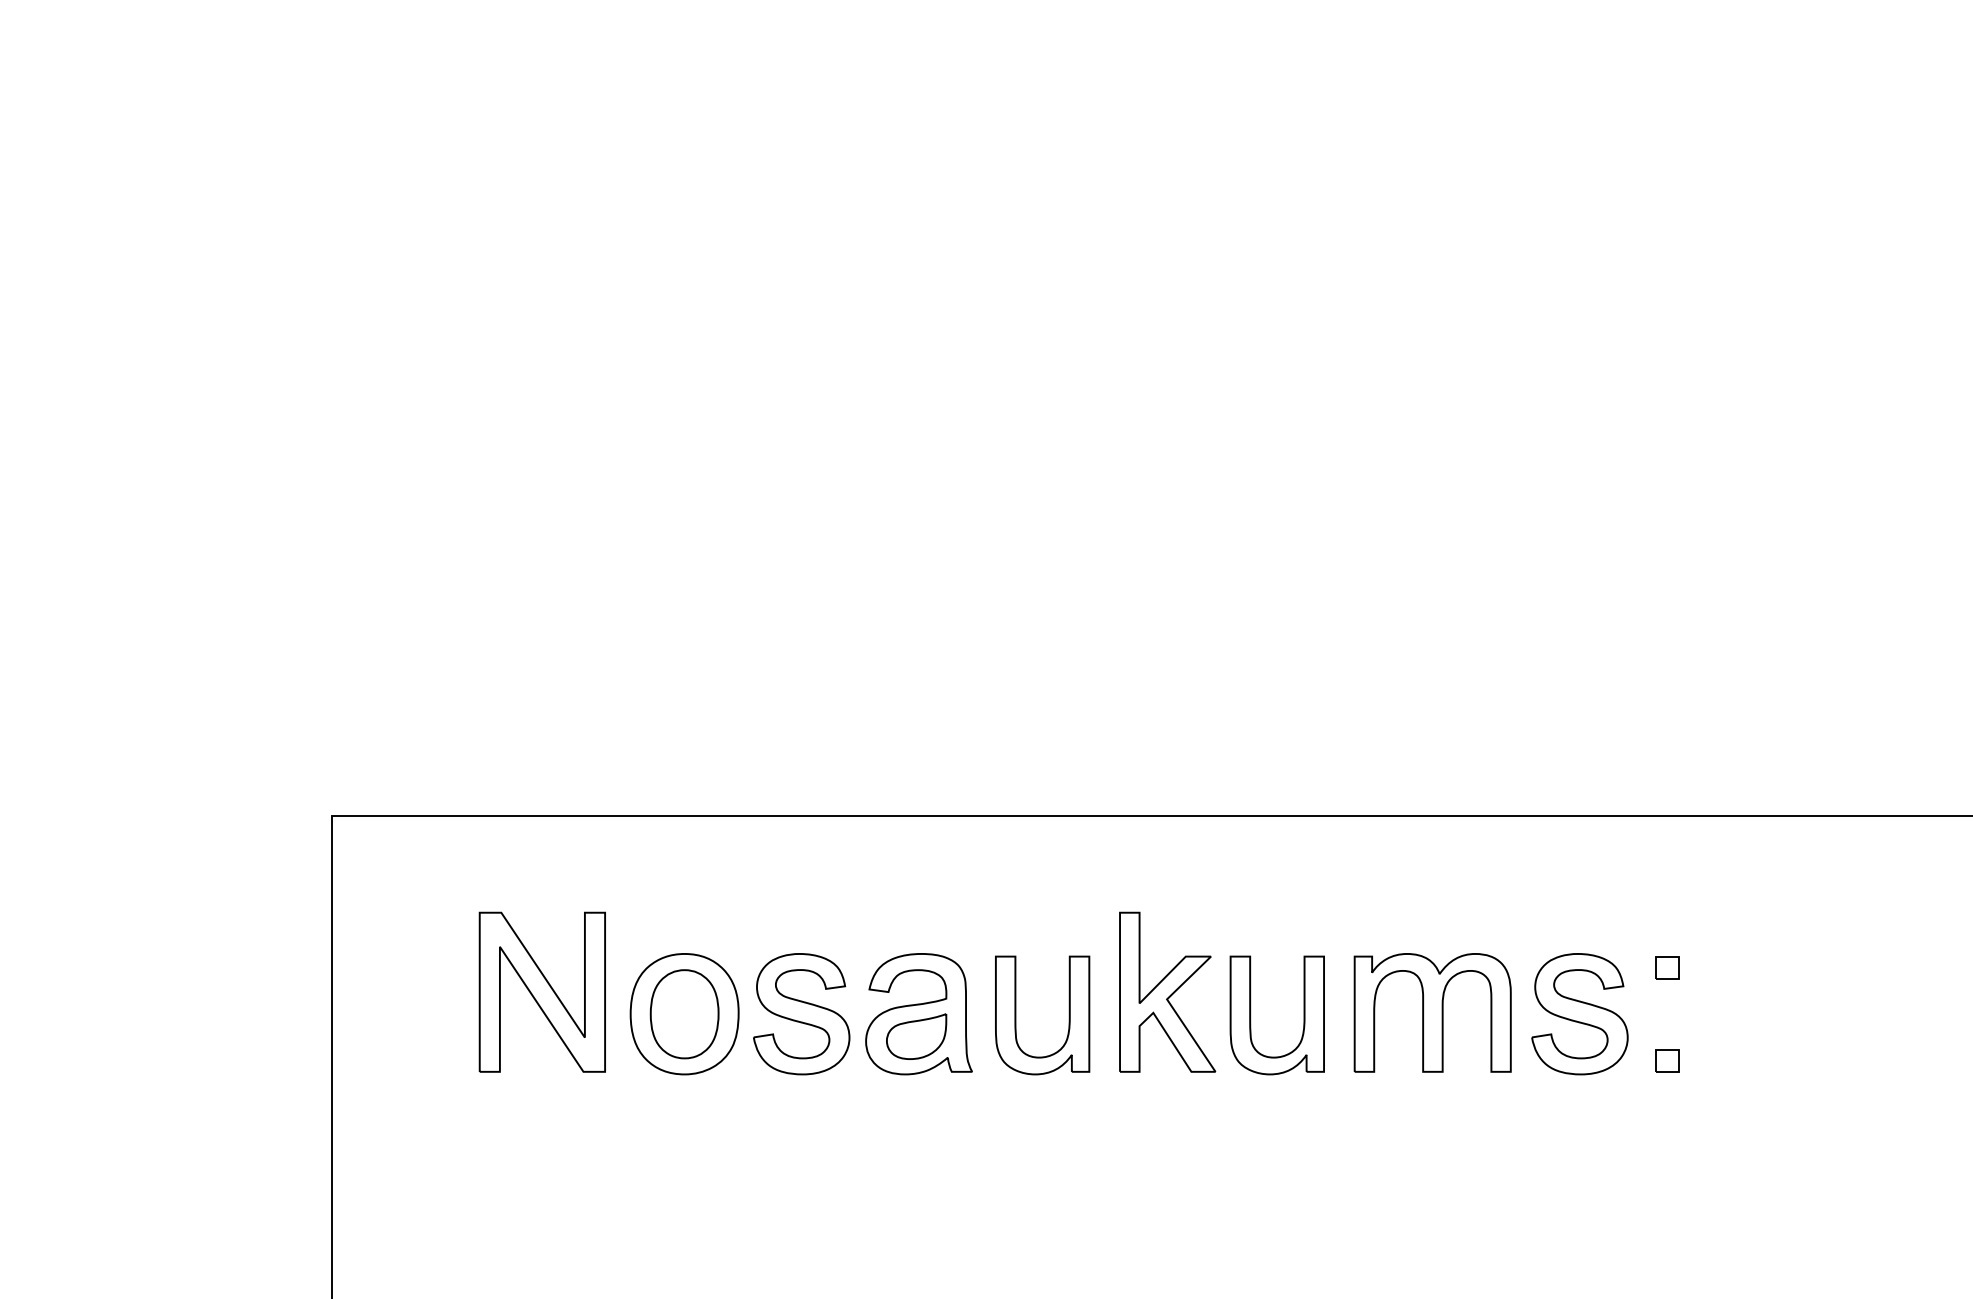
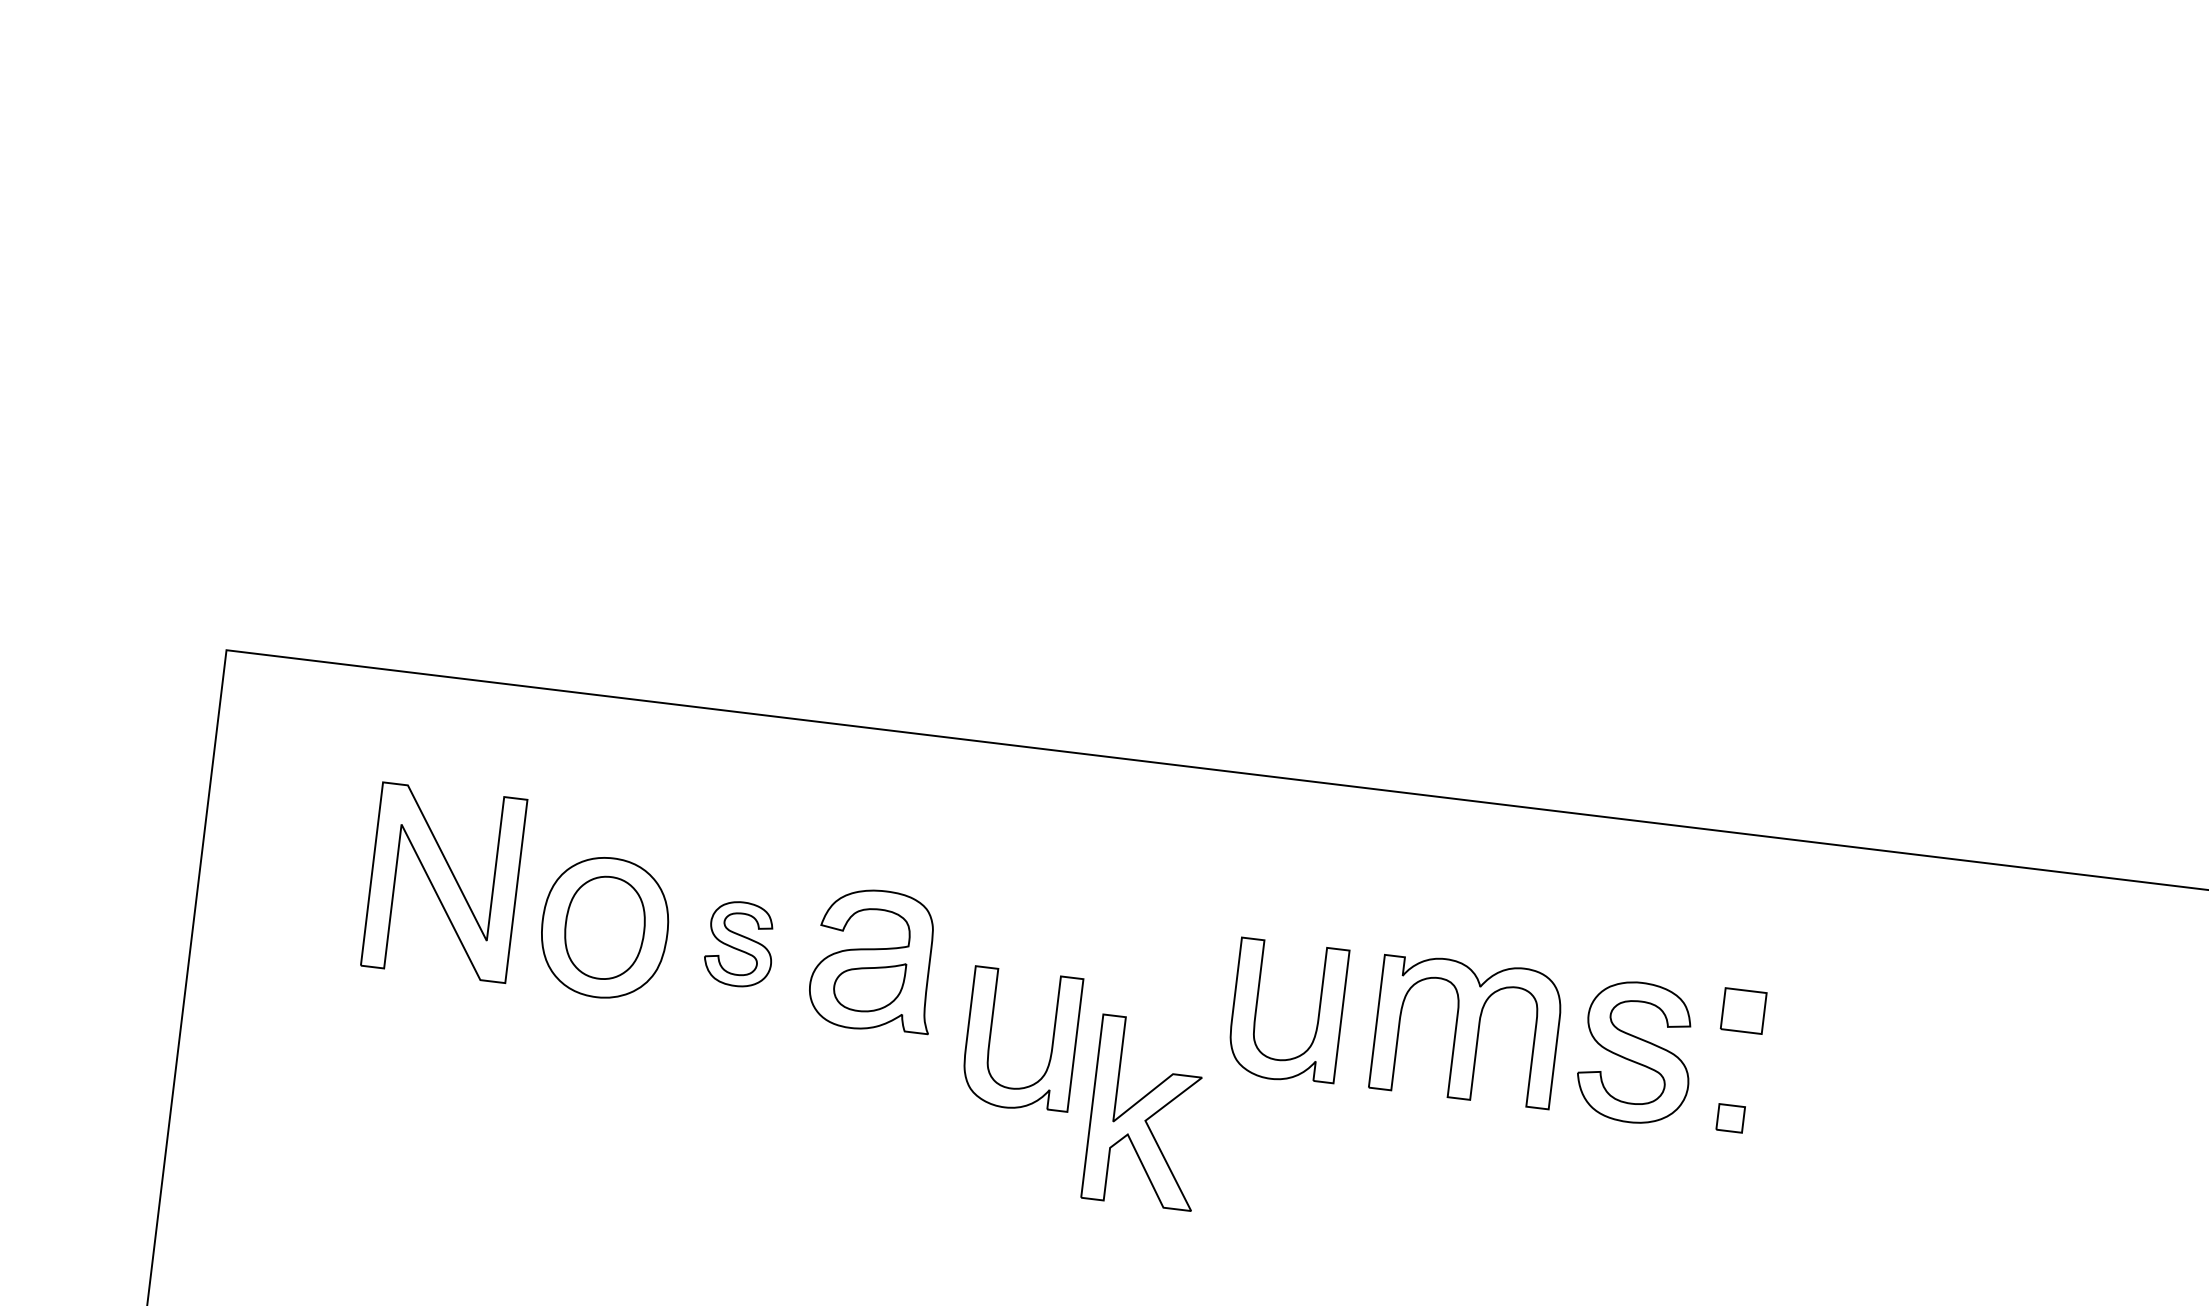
part: (1667, 967) -> (1743, 1011), size x1.6
part: (1167, 991) -> (1147, 1111), moved
part: (801, 1014) -> (739, 944), size x0.6
part: (1016, 1015) -> (991, 1036), moved

